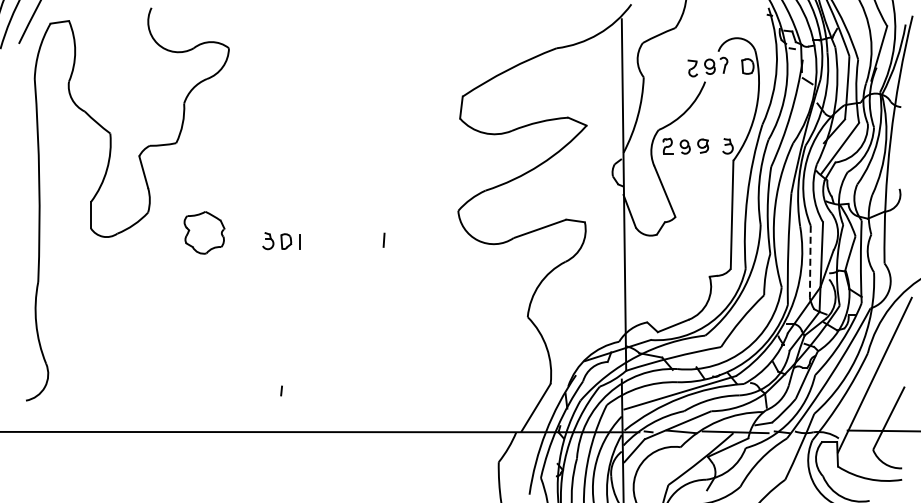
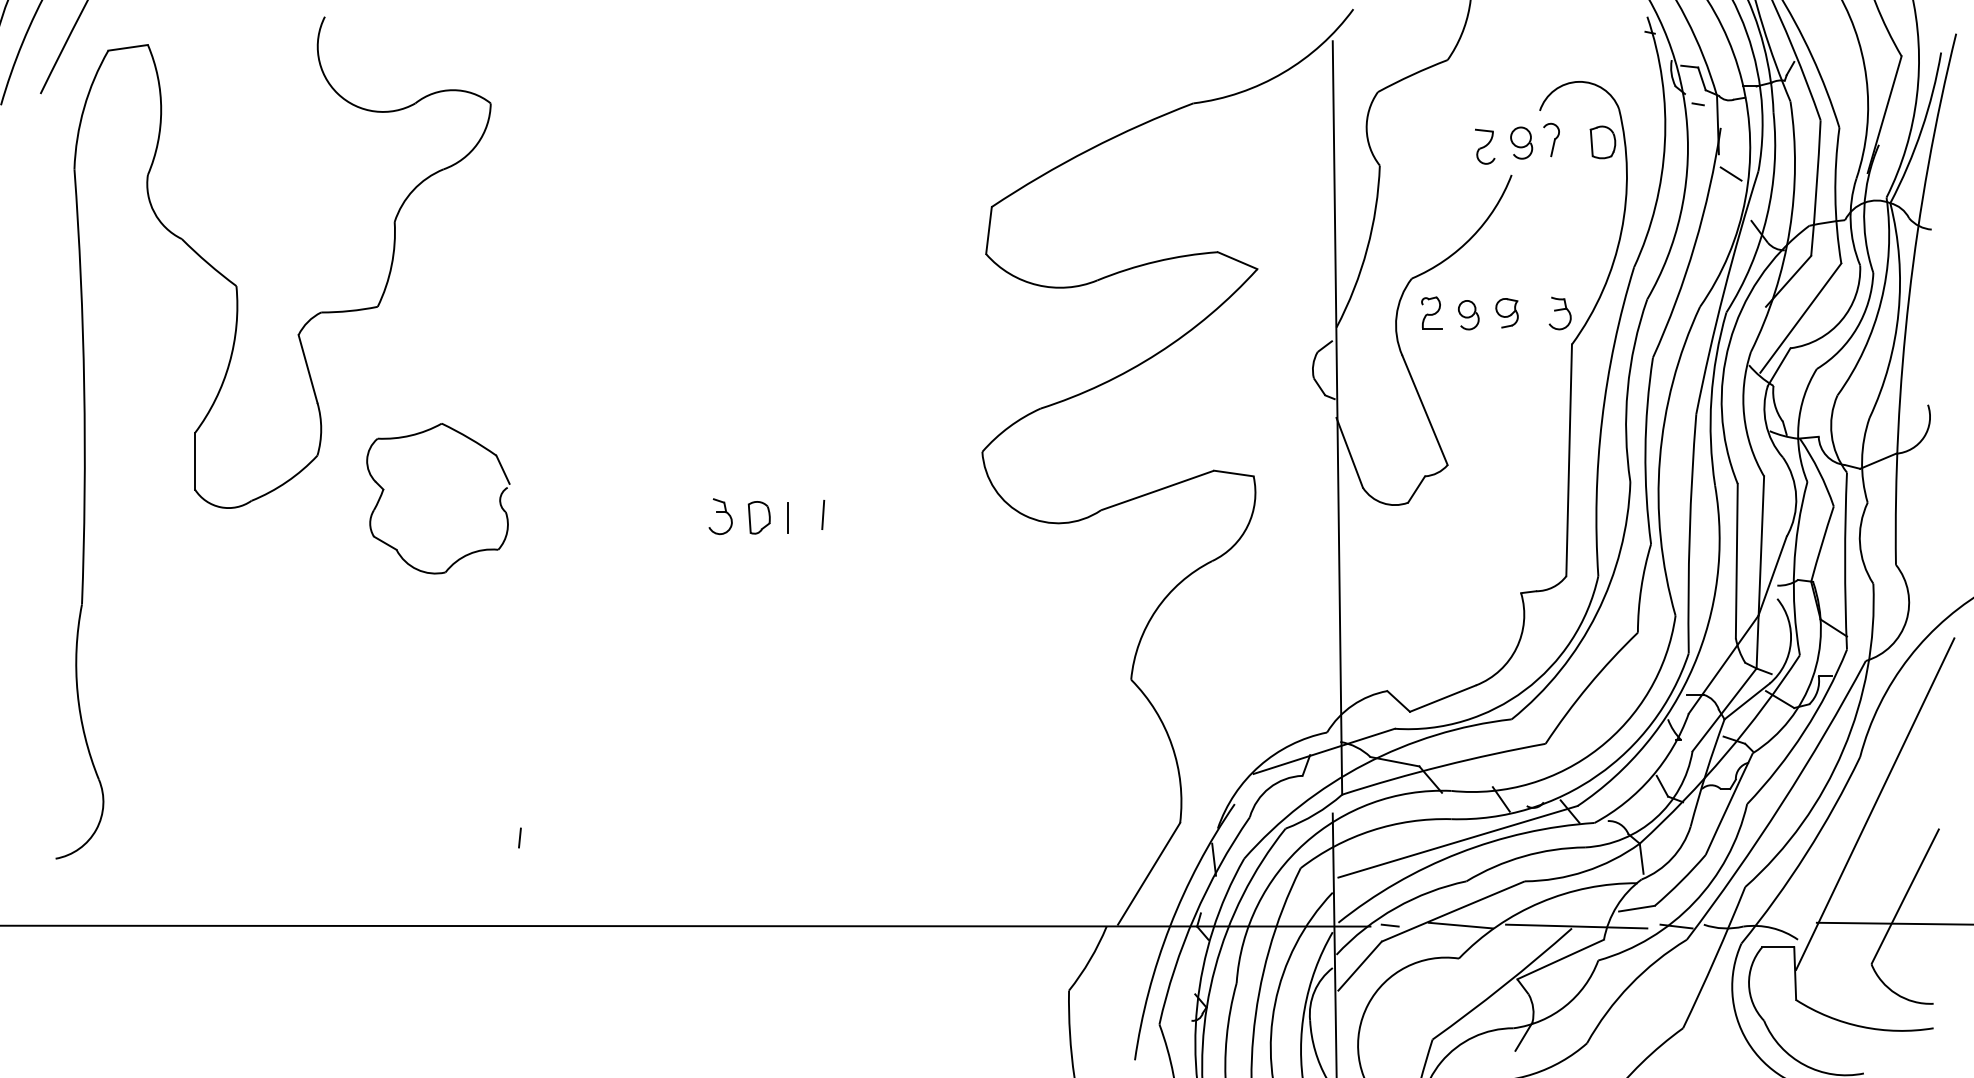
part: (204, 232) -> (438, 498), size x1.67
part: (281, 241) -> (749, 517), moved
line: (810, 262) -> (1737, 562), dashed -> solid
line: (281, 390) -> (519, 836), moved

